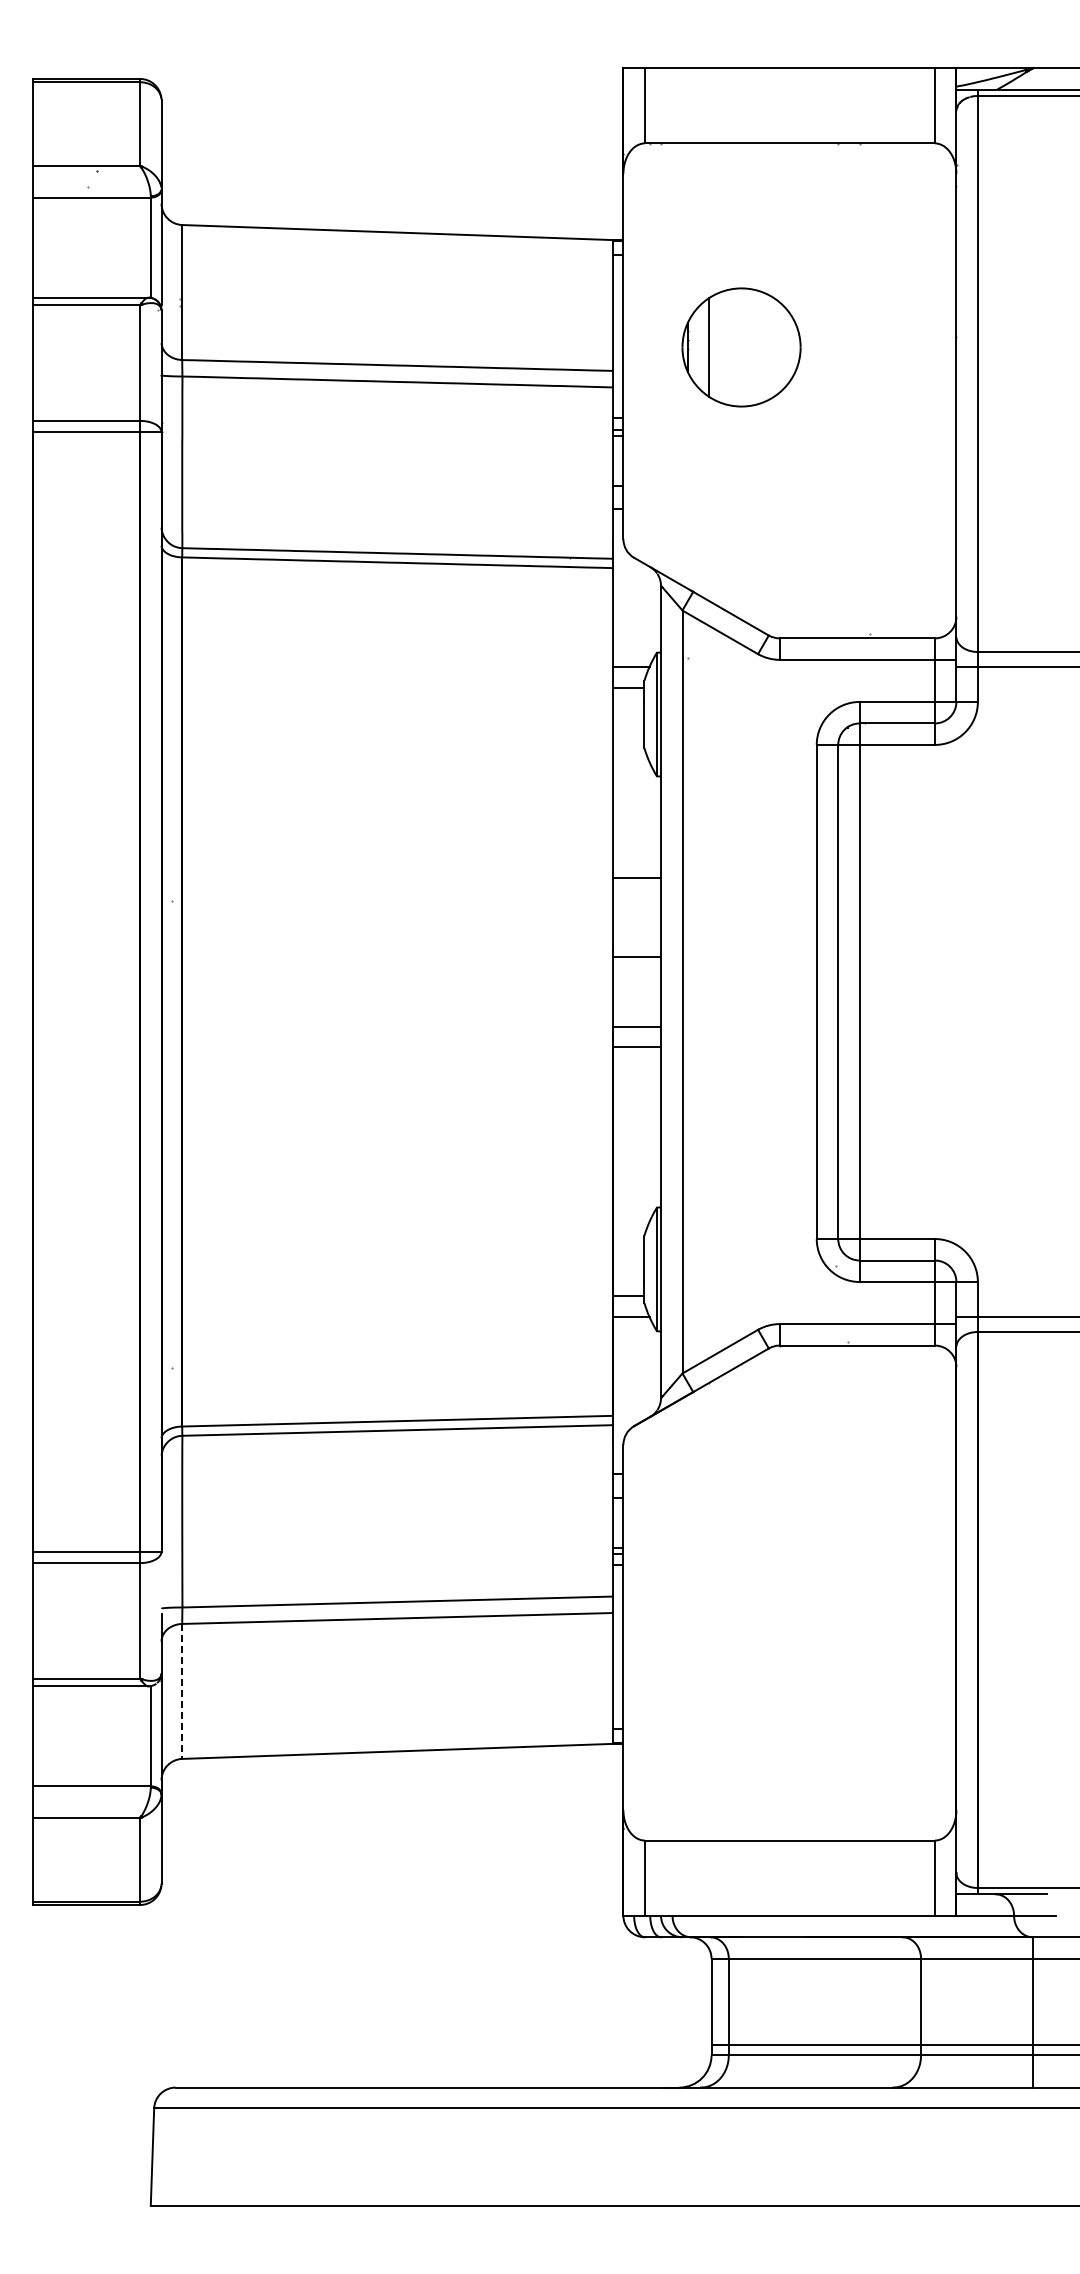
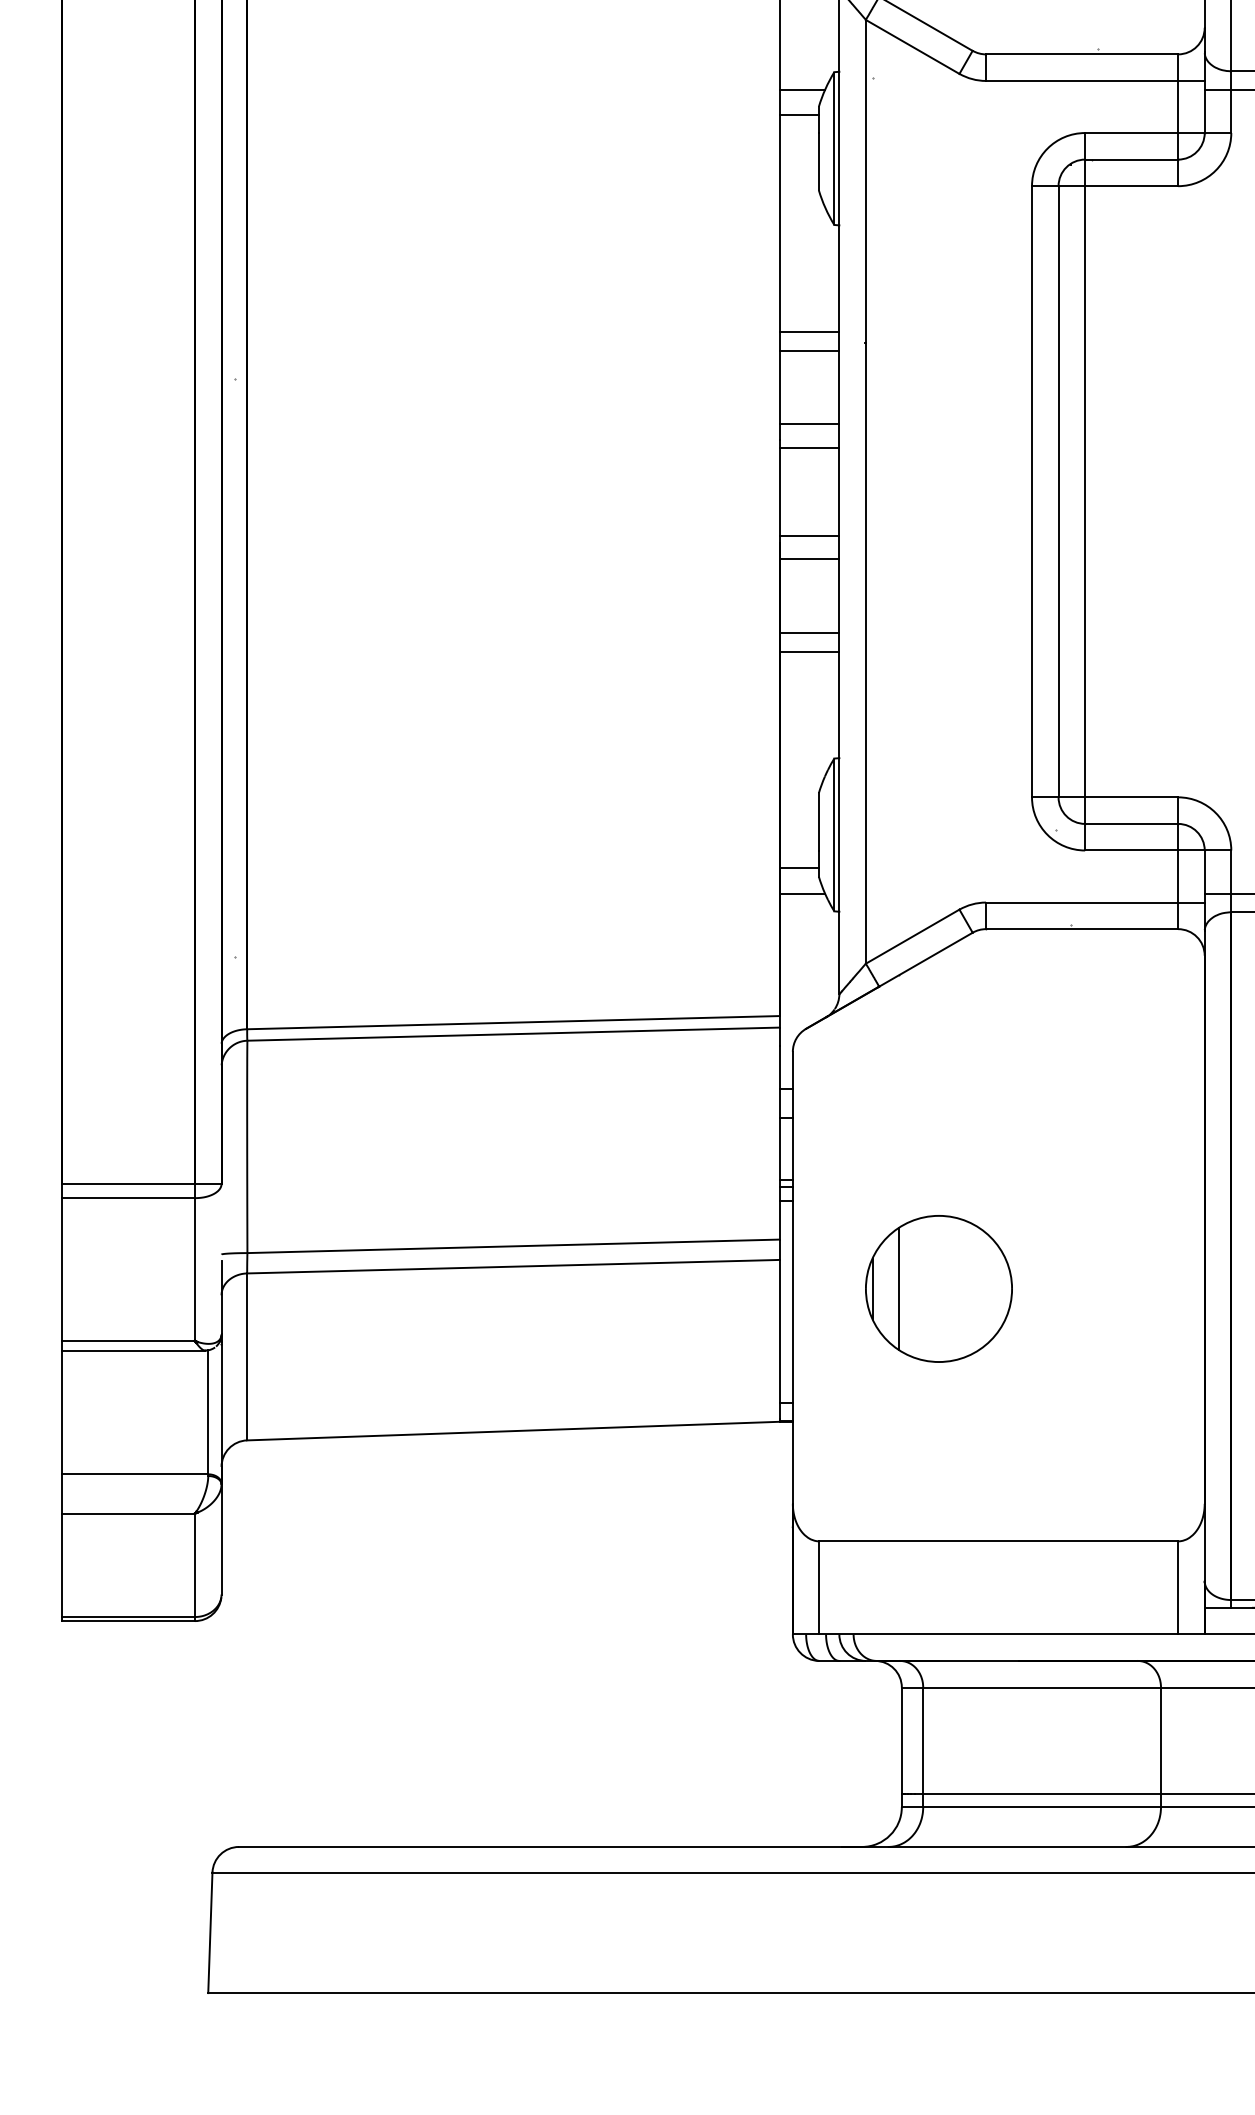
line: (636, 862) -> (809, 331), added
line: (636, 937) -> (809, 424), added
line: (636, 1106) -> (809, 633), added
line: (636, 1121) -> (809, 651), added
part: (741, 1636) -> (938, 1288), added
line: (182, 1691) -> (247, 1357), dashed -> solid

